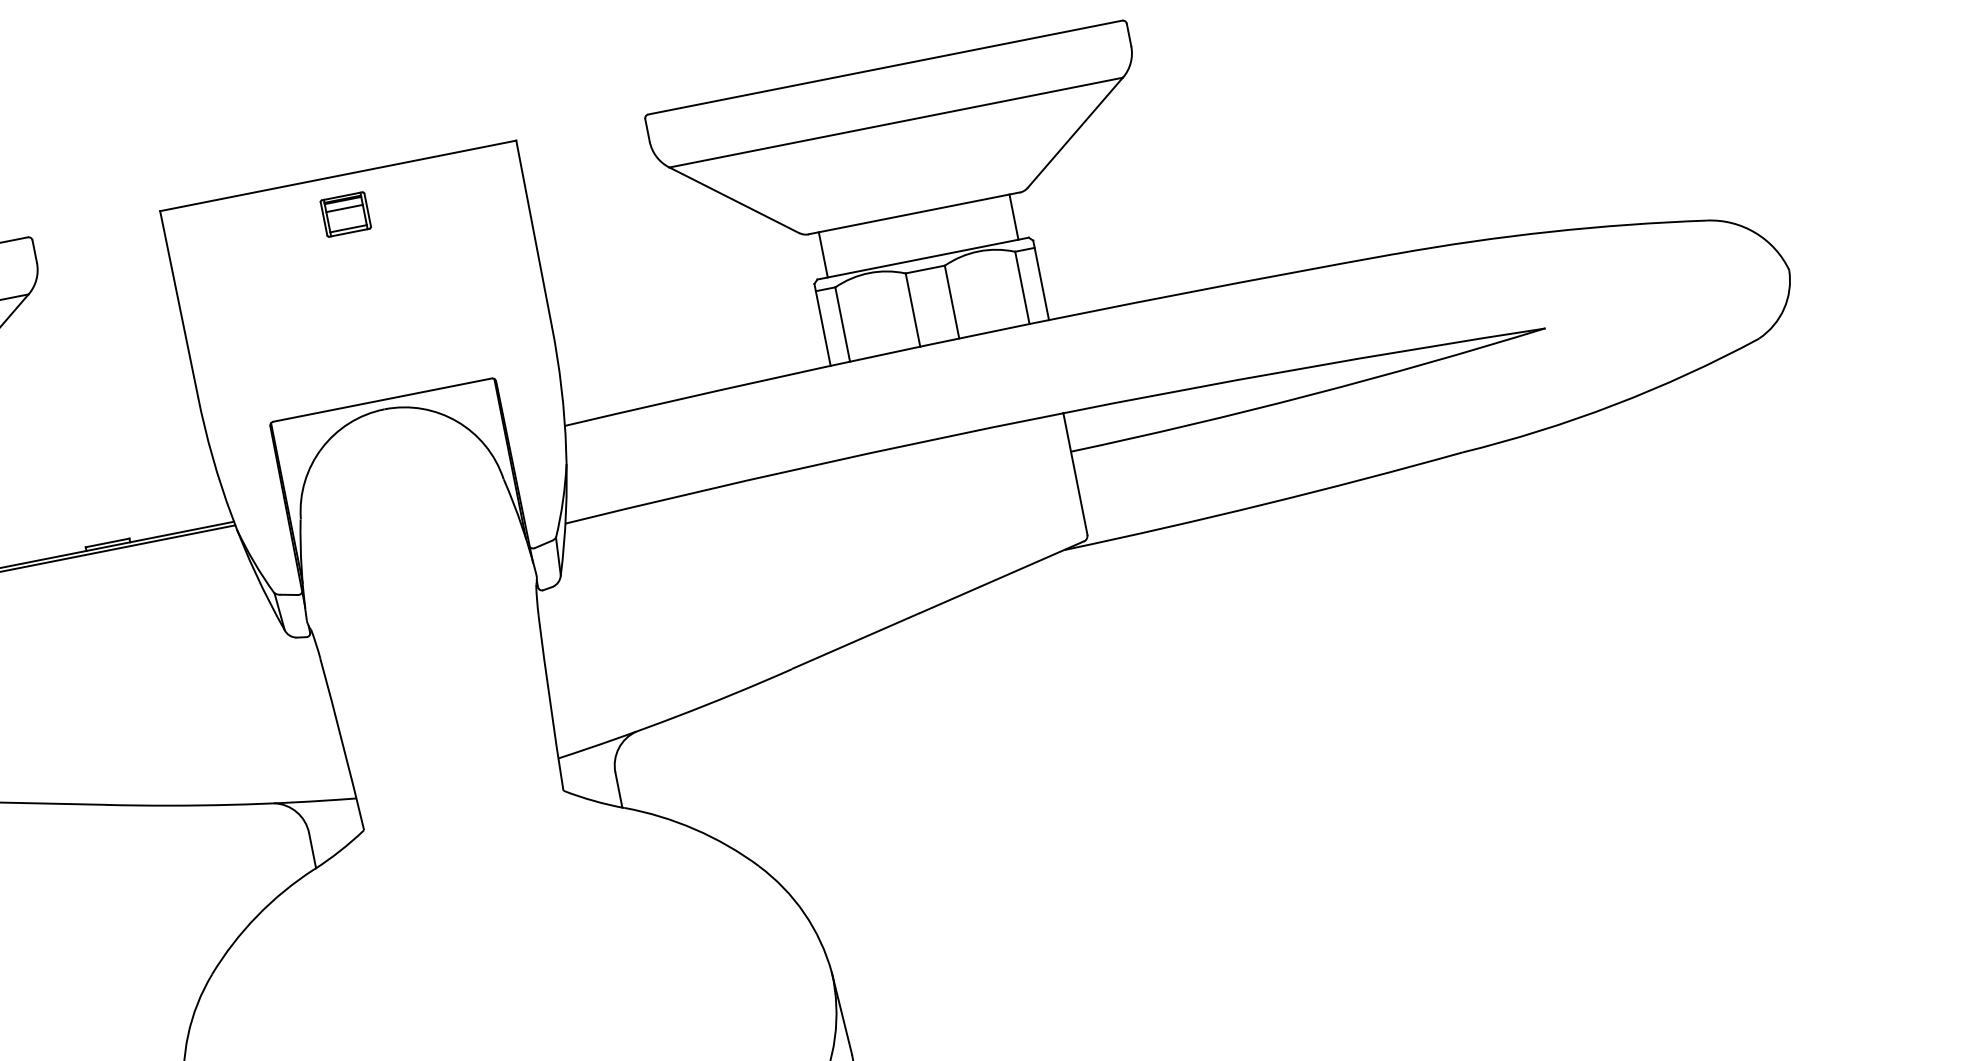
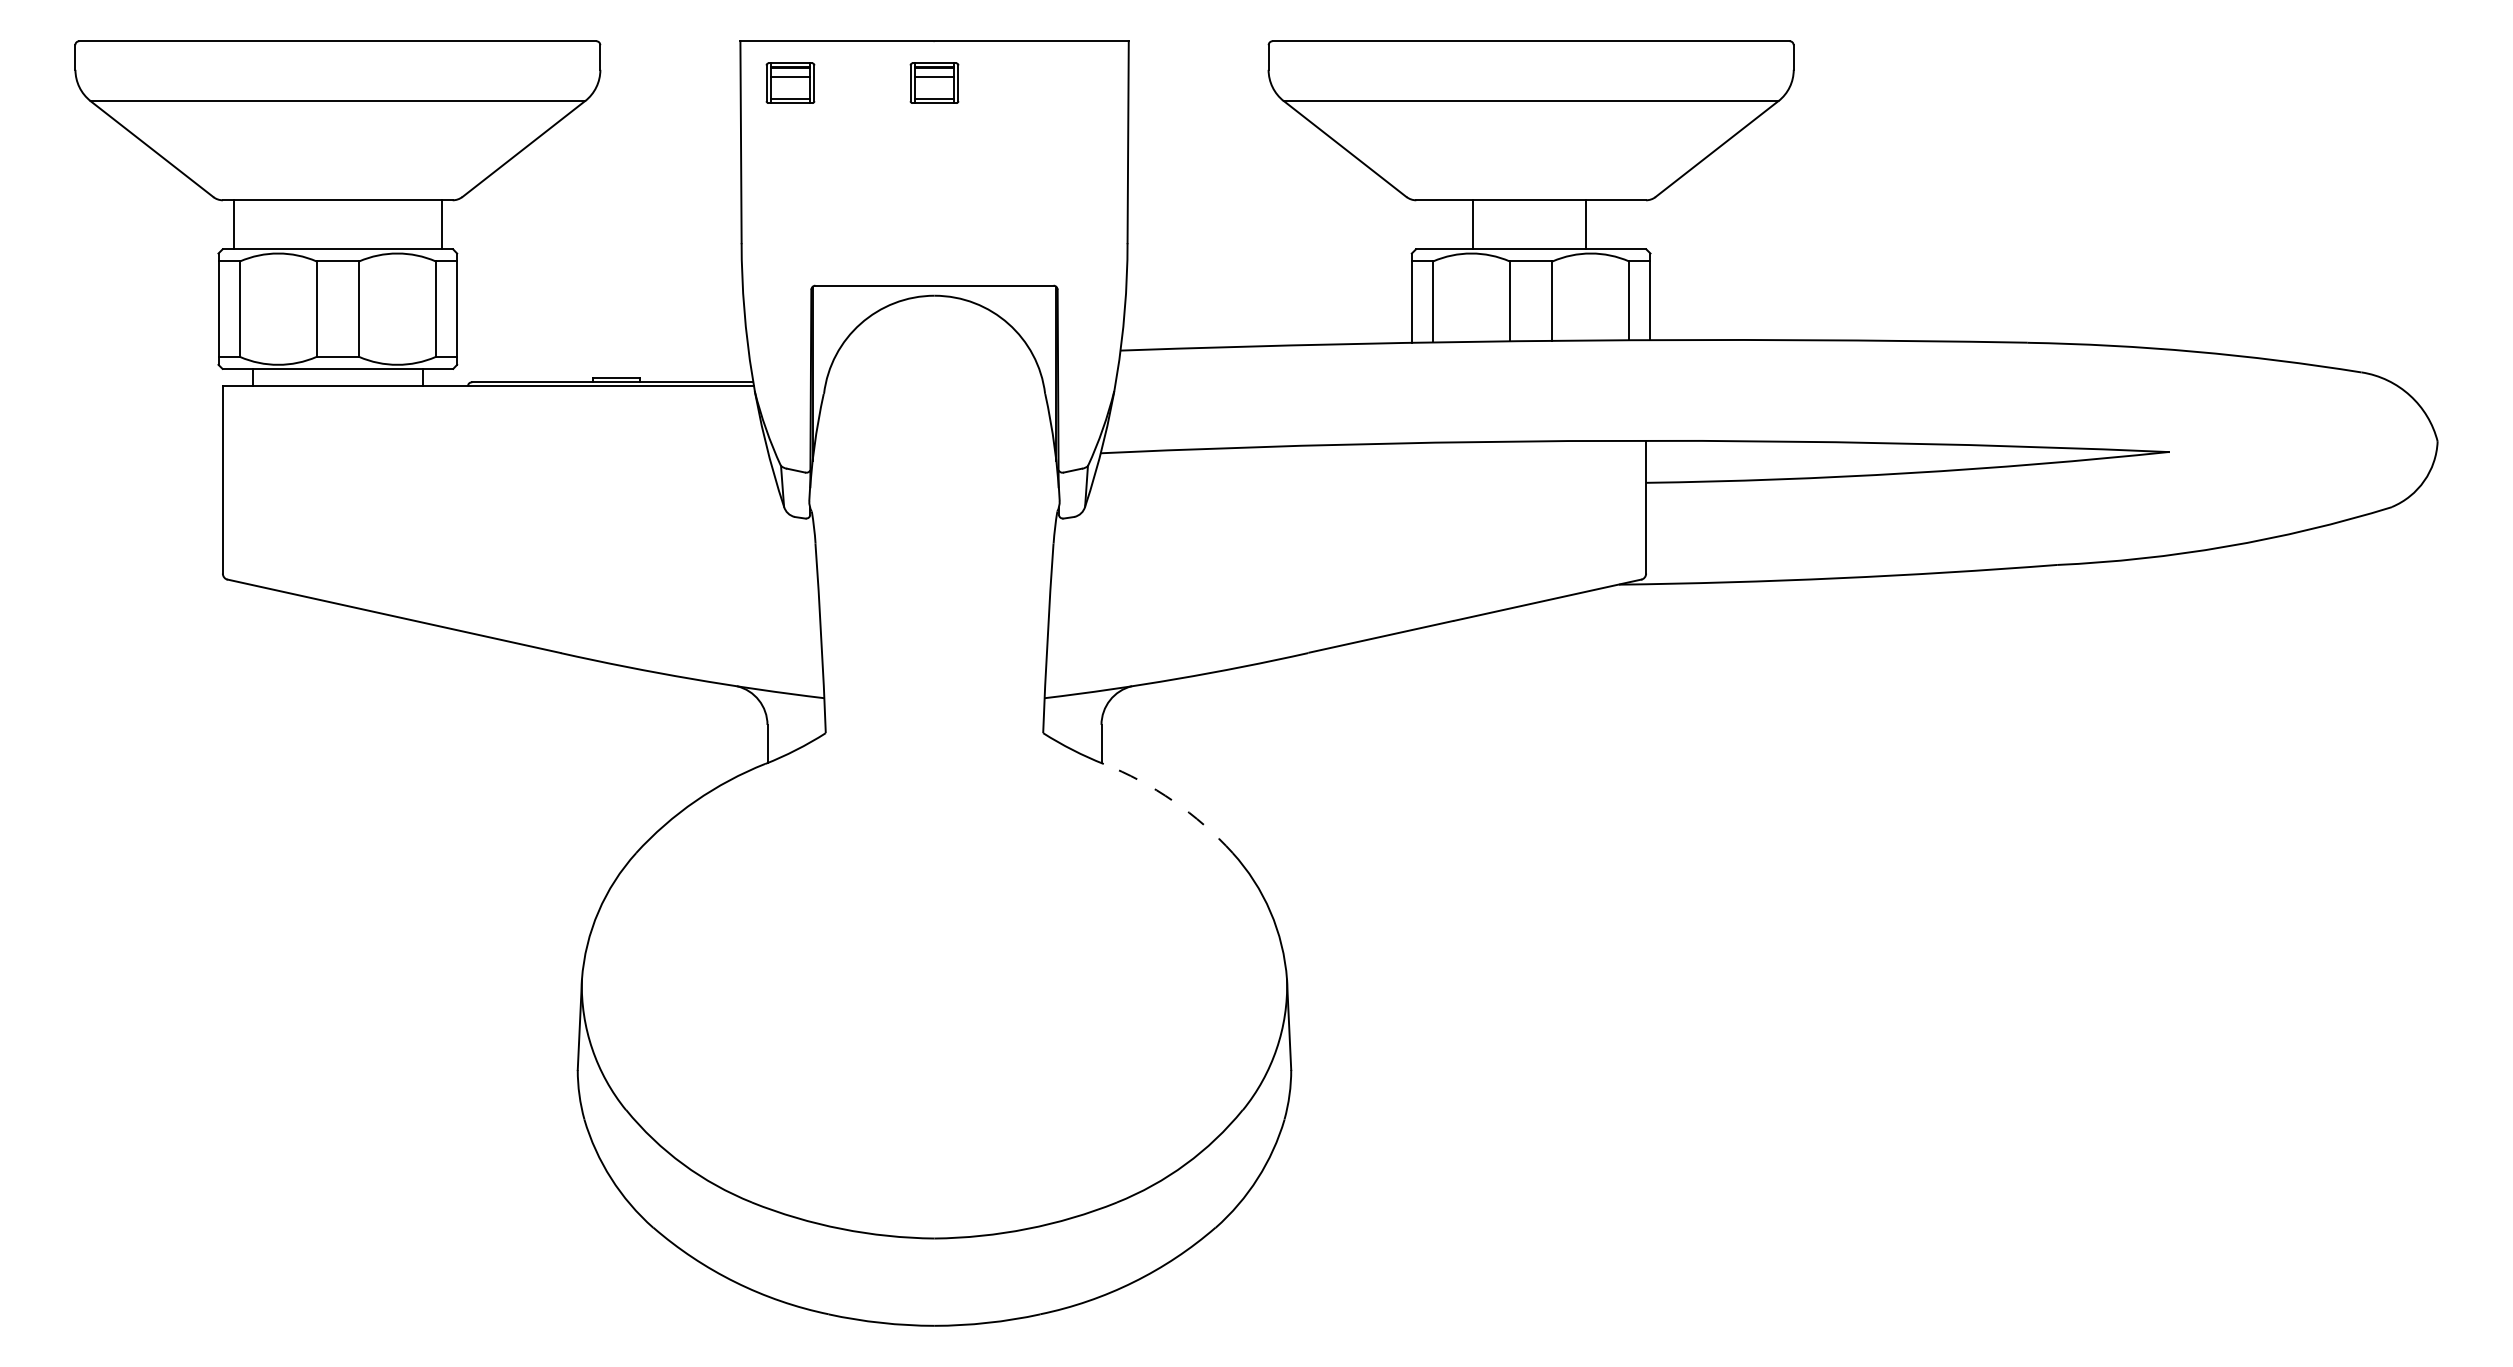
line: (1014, 216) -> (1586, 224), moved
part: (213, 239) -> (790, 82), added
line: (823, 254) -> (1473, 224), moved
arc: (695, 829) -> (1173, 801), solid -> dashed

